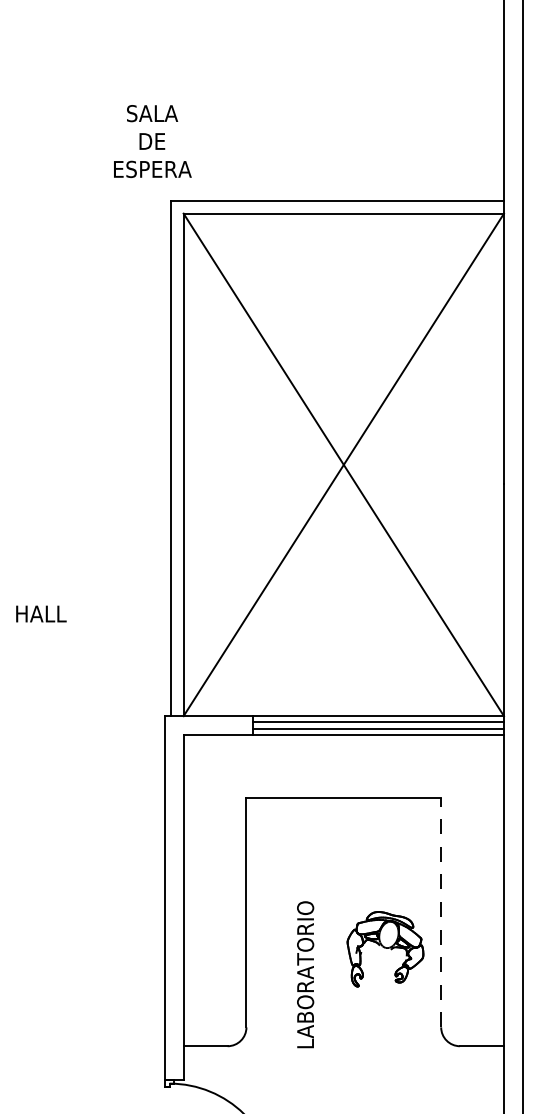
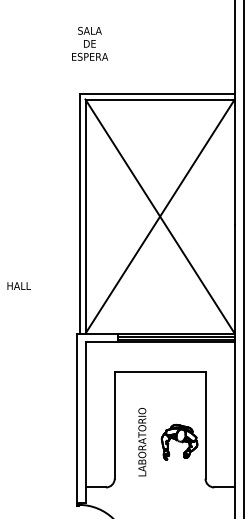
text: (153, 140) -> (90, 43), moved
line: (441, 911) -> (205, 424), dashed -> solid
text: (305, 975) -> (142, 442), moved

